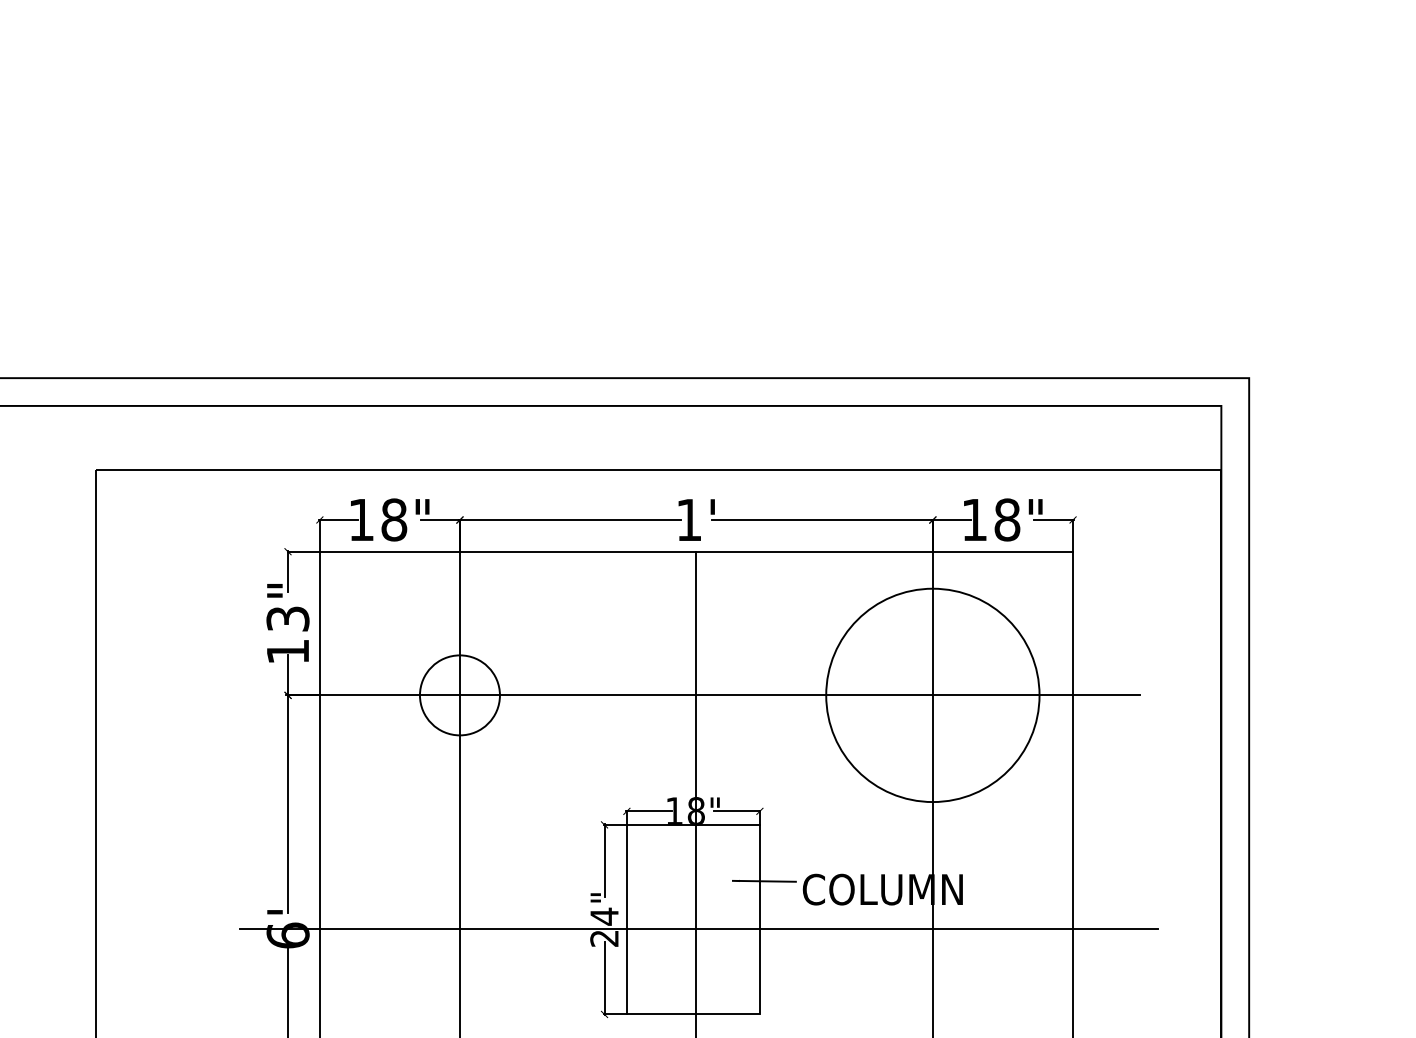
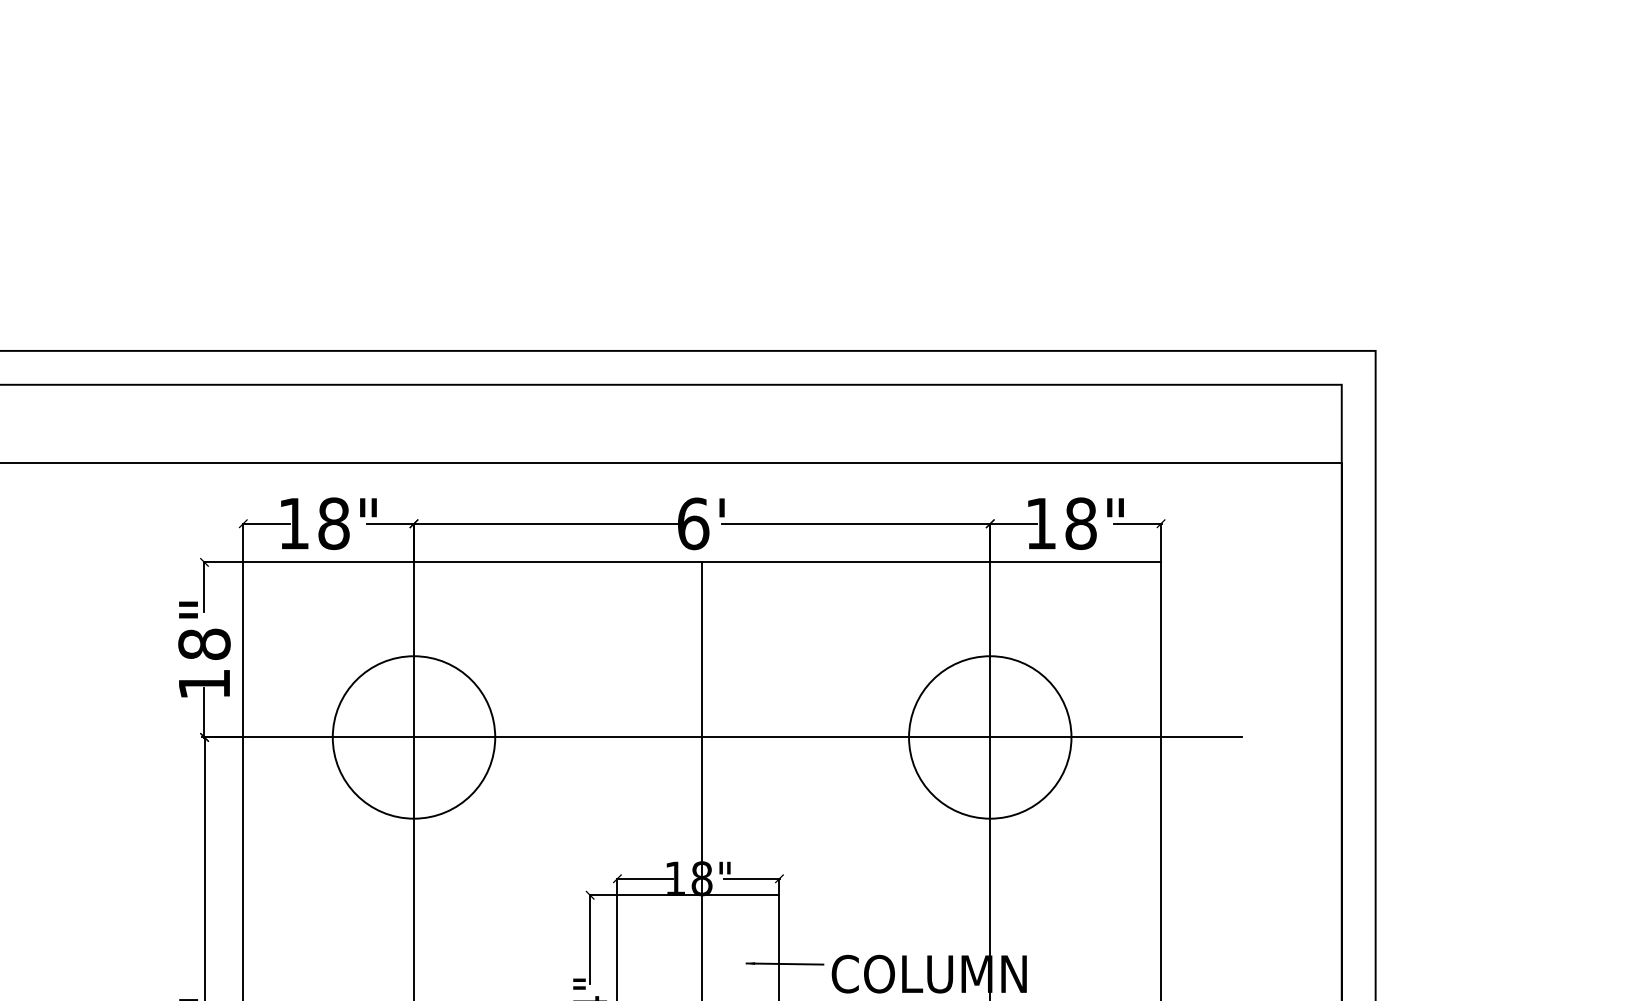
text: (689, 519) -> (693, 523), 1' -> 6'
text: (287, 618) -> (203, 643), 13" -> 18"
circle: (459, 695) -> (413, 737), size x1.67
circle: (932, 695) -> (989, 737), size x0.62

